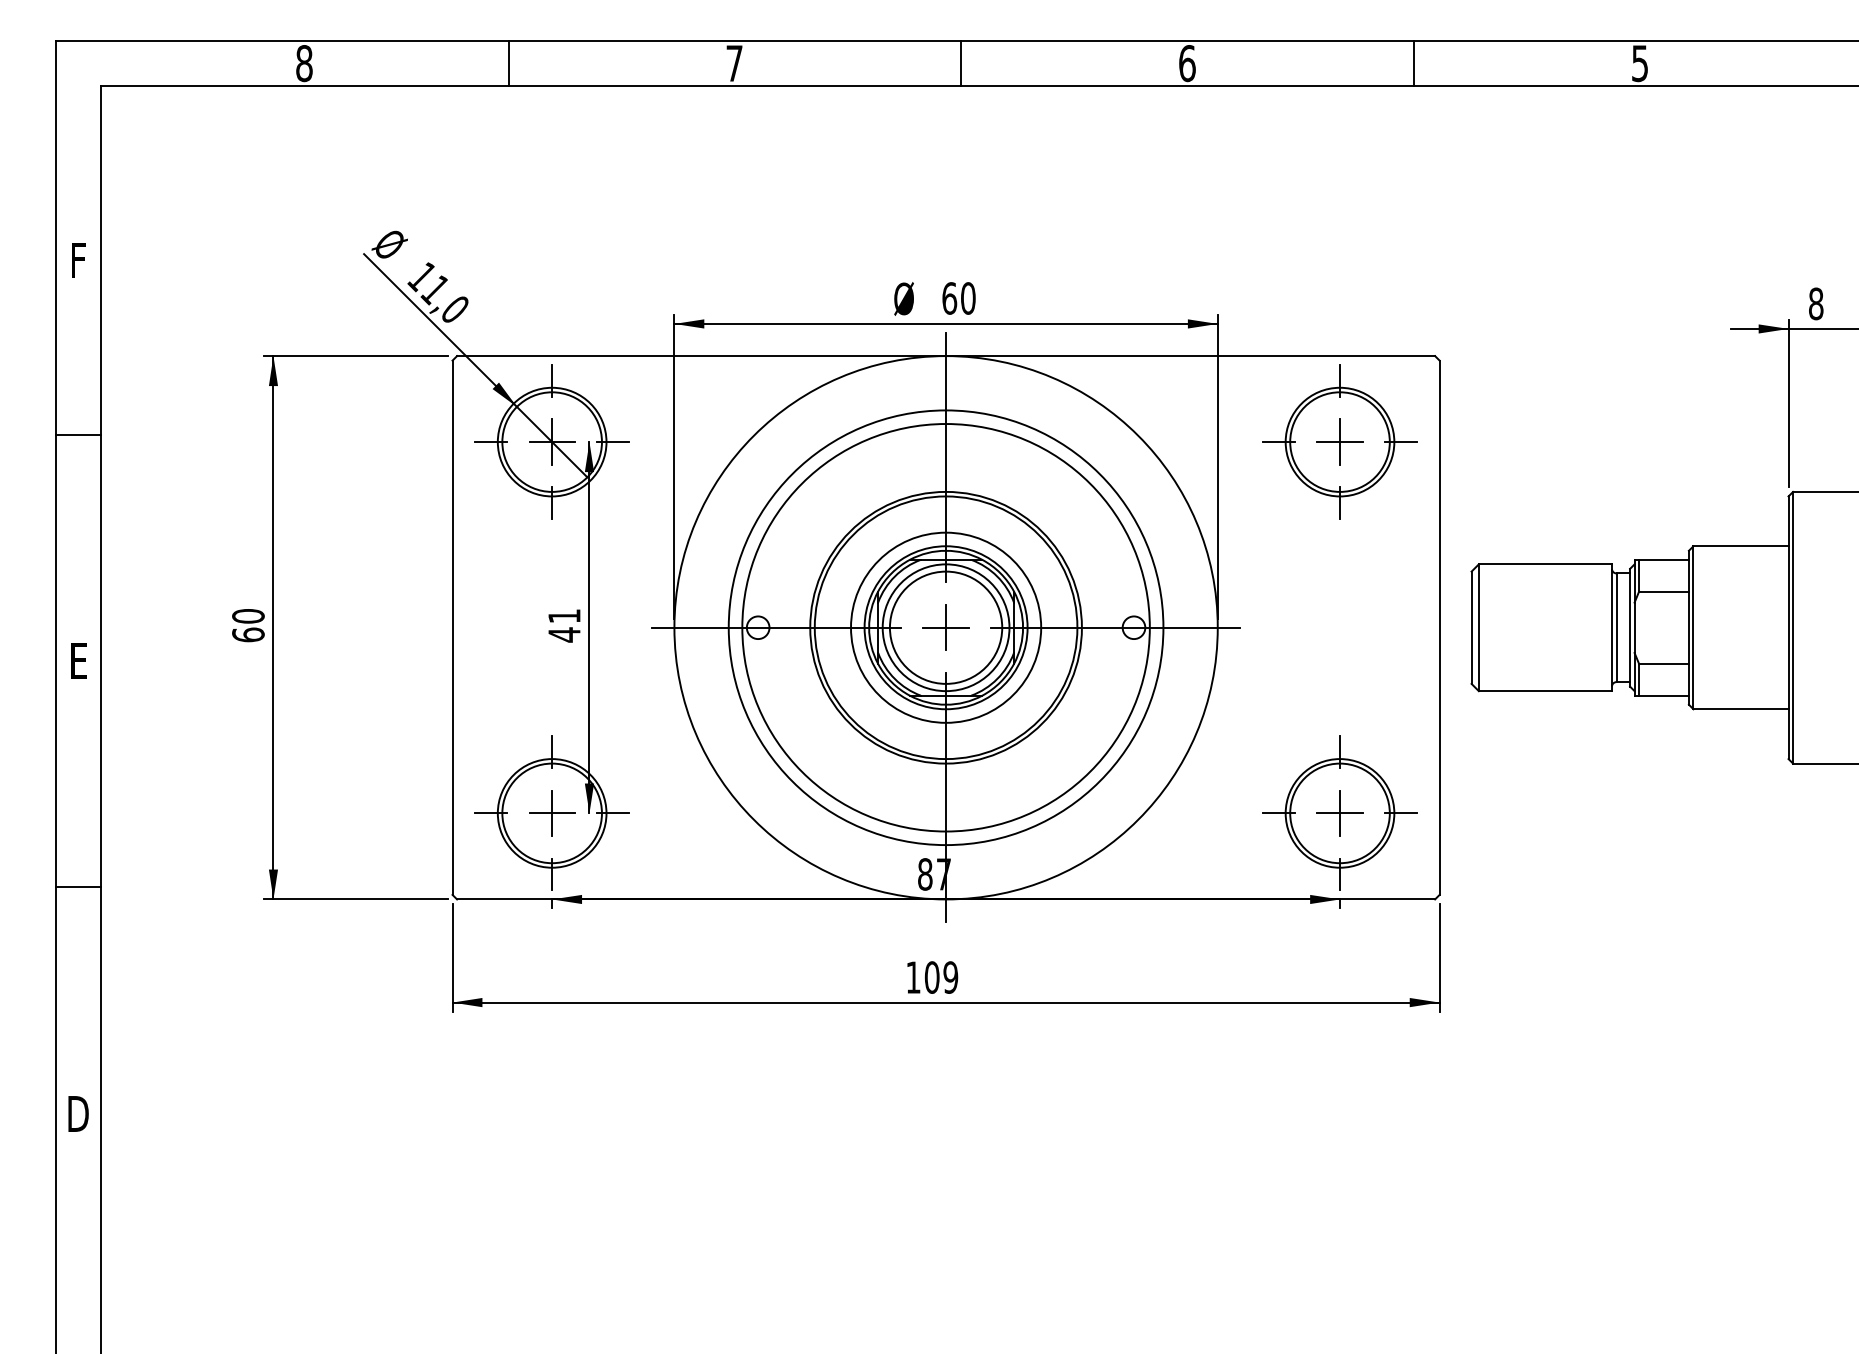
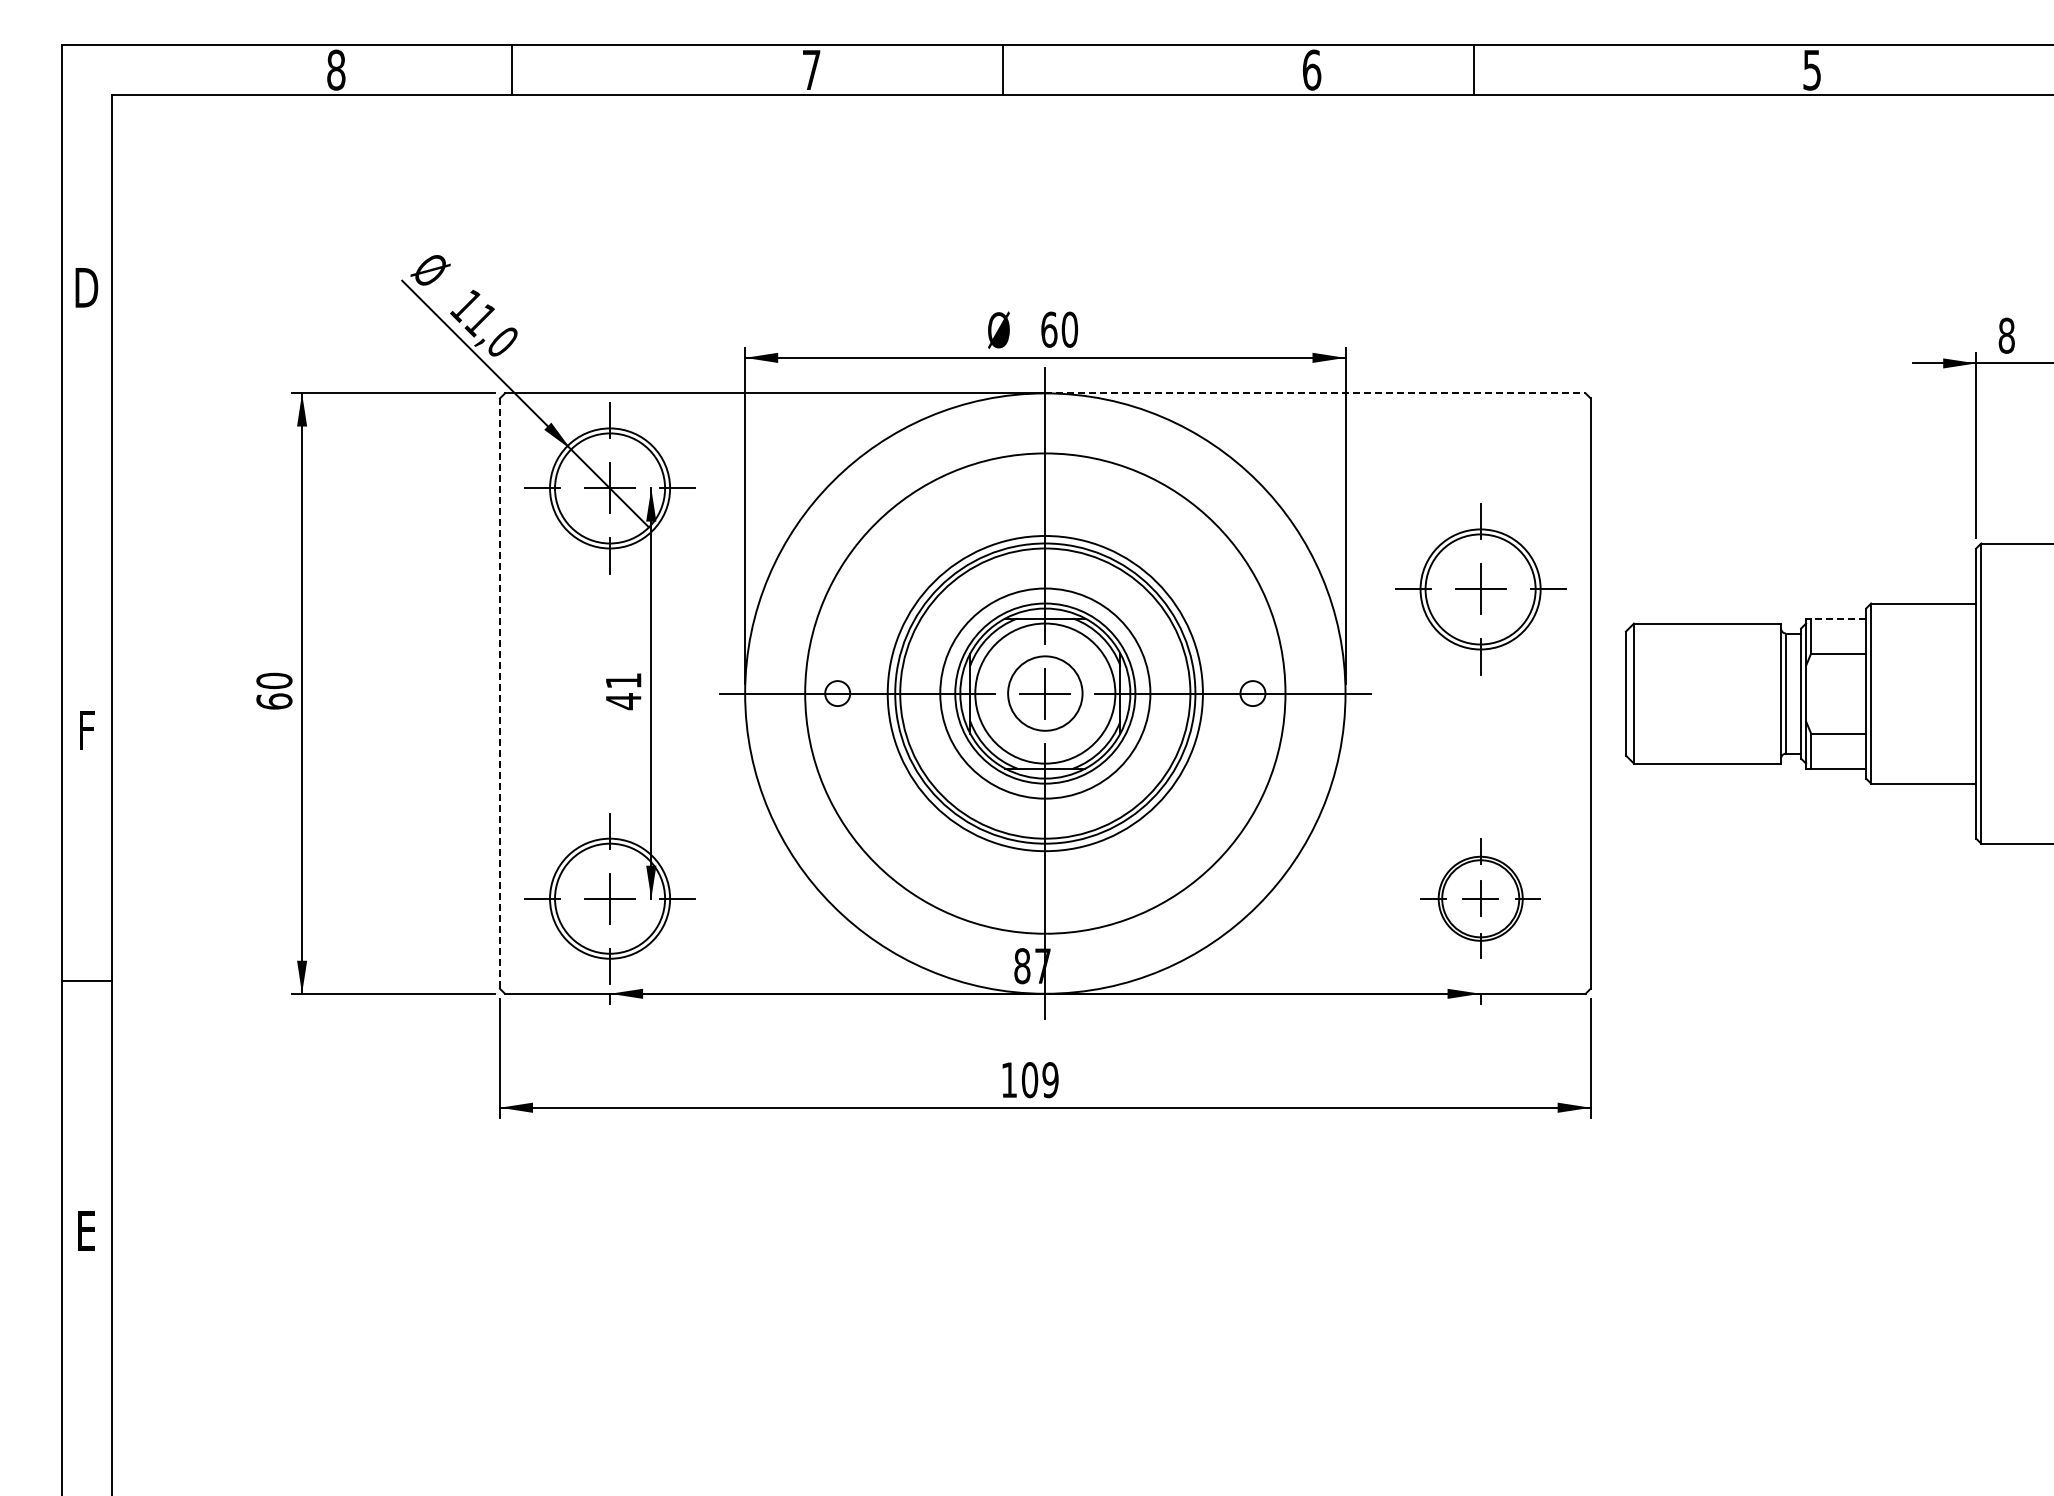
line: (508, 62) -> (511, 69), moved
line: (961, 62) -> (1003, 69), moved
line: (1414, 62) -> (1473, 69), moved
text: (78, 260) -> (86, 287), F -> D
line: (1191, 356) -> (1316, 393), solid -> dashed
line: (78, 434) -> (86, 480), removed
part: (1339, 442) -> (1480, 589), moved
line: (1663, 559) -> (1838, 618), solid -> dashed
circle: (946, 627) -> (1045, 693), size x0.6
circle: (946, 627) -> (1045, 693), size x0.7
line: (452, 628) -> (499, 694), solid -> dashed
text: (79, 661) -> (87, 730), E -> F
part: (1339, 813) -> (1480, 898), size x0.7
text: (78, 1113) -> (86, 1230), D -> E

